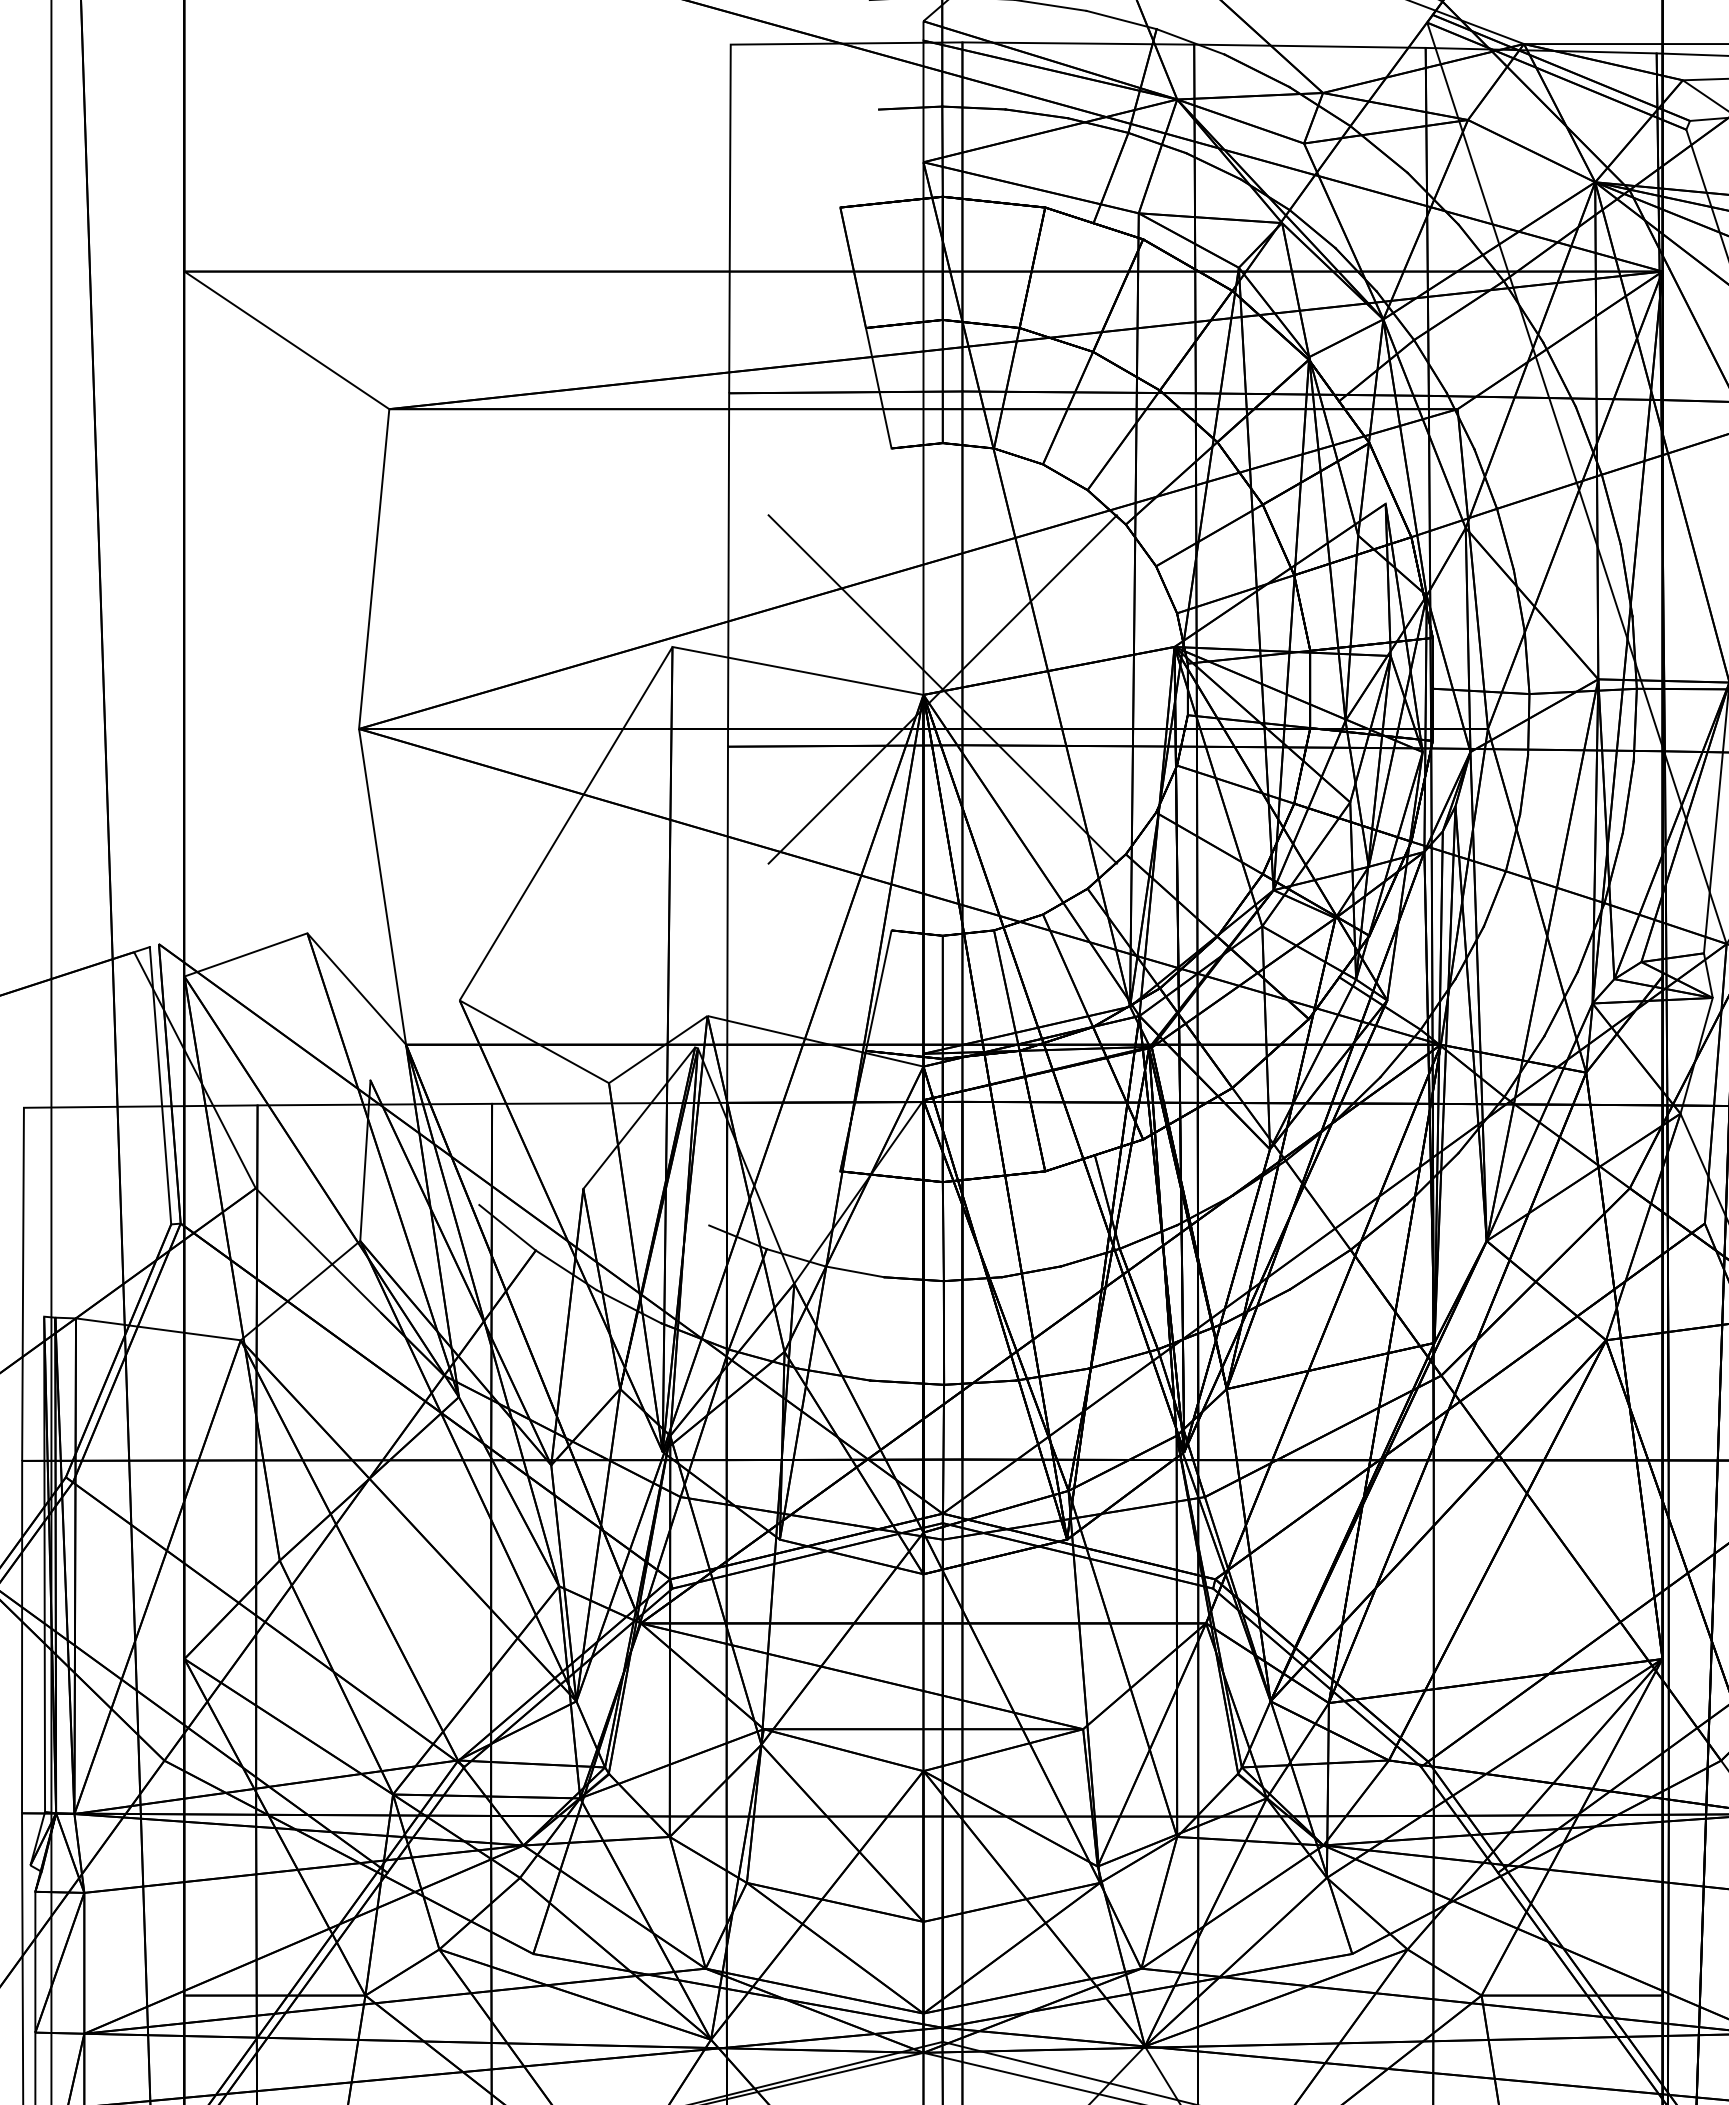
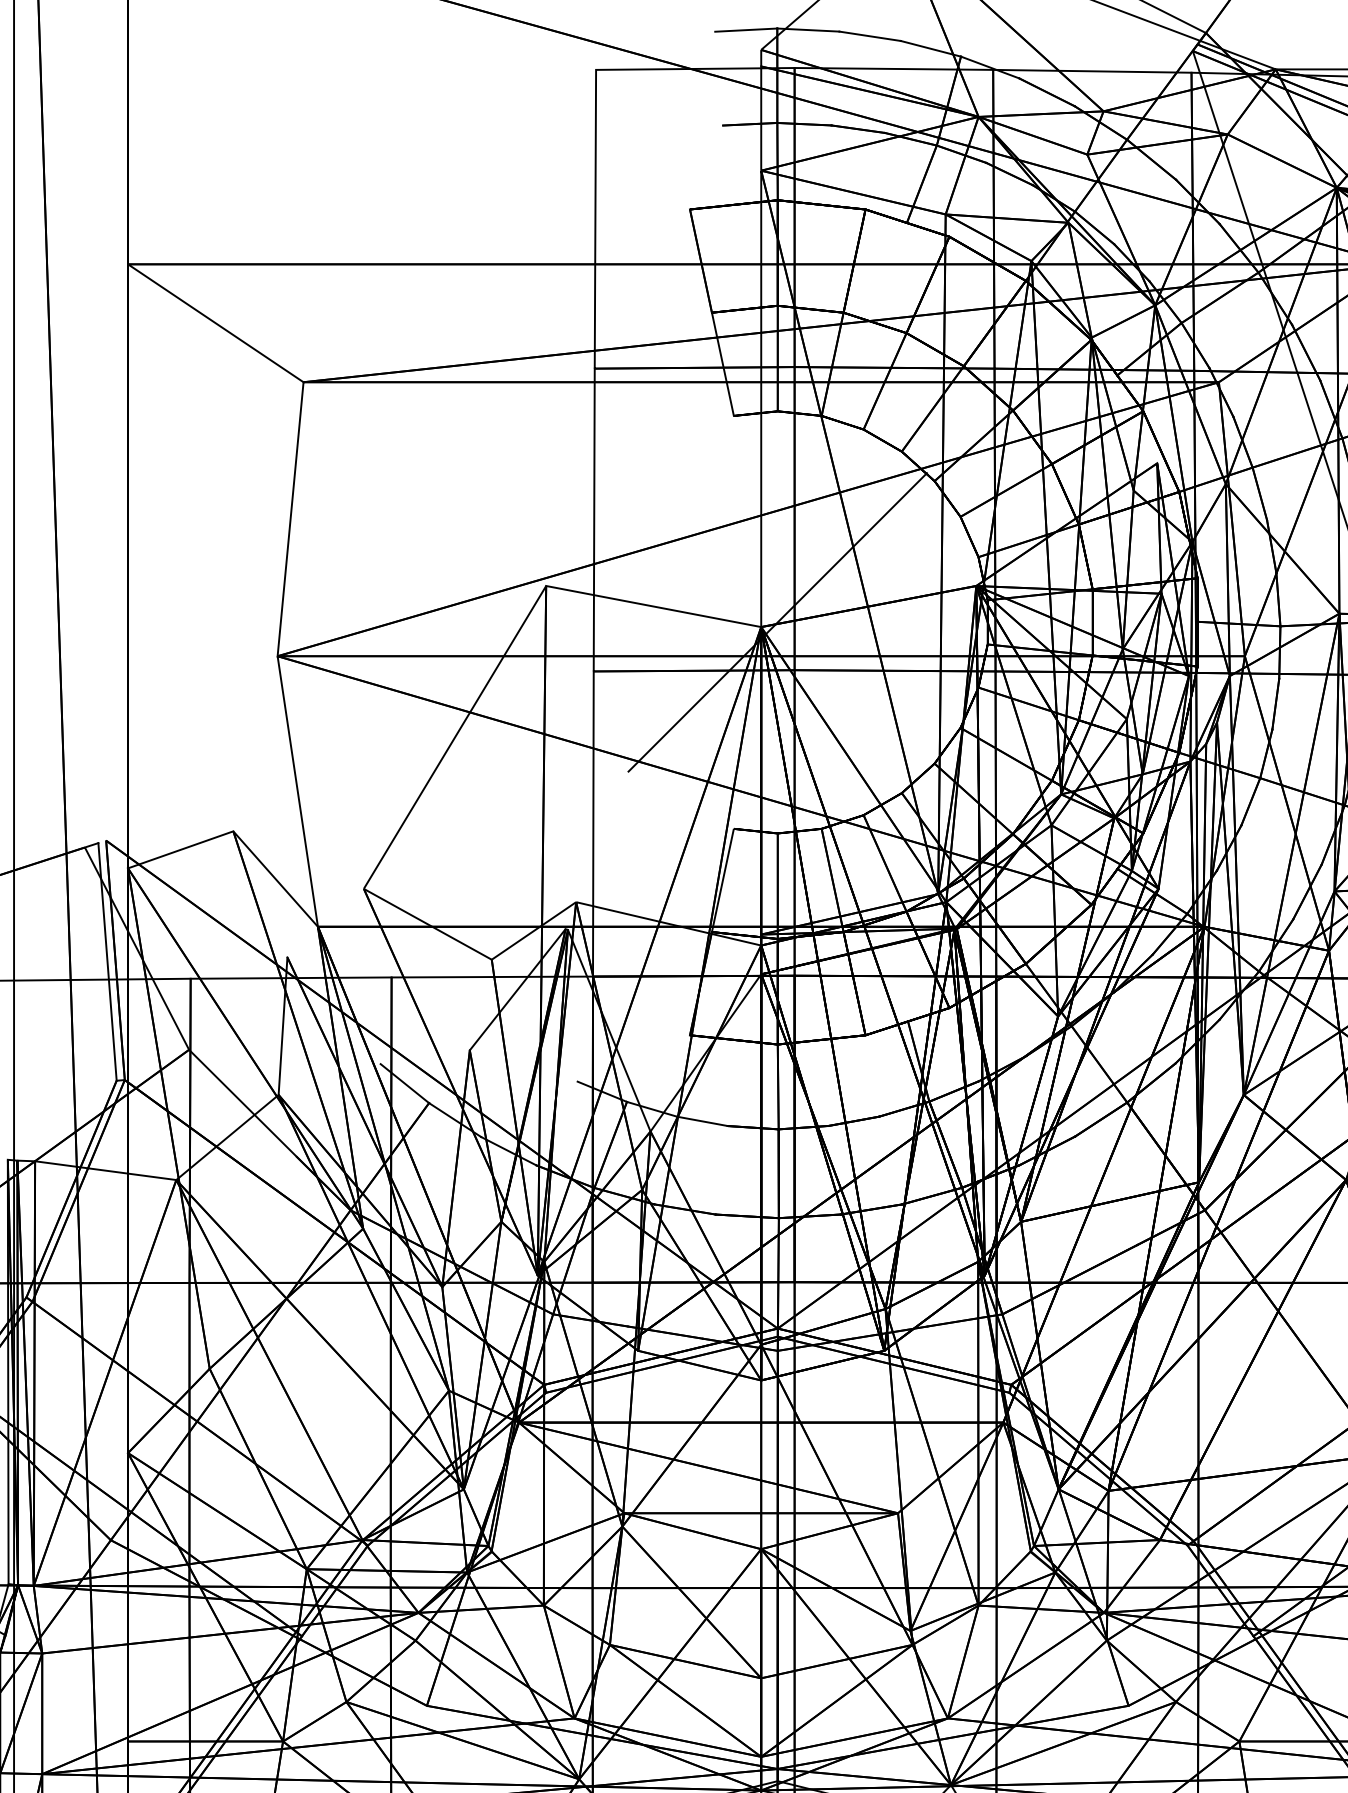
line: (942, 689) -> (777, 622), removed

